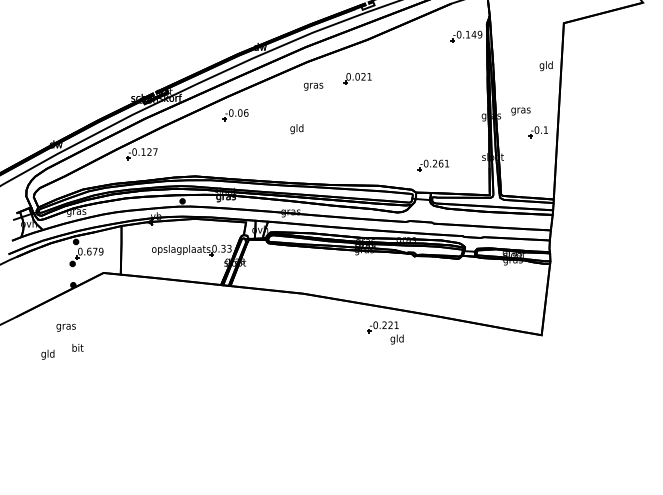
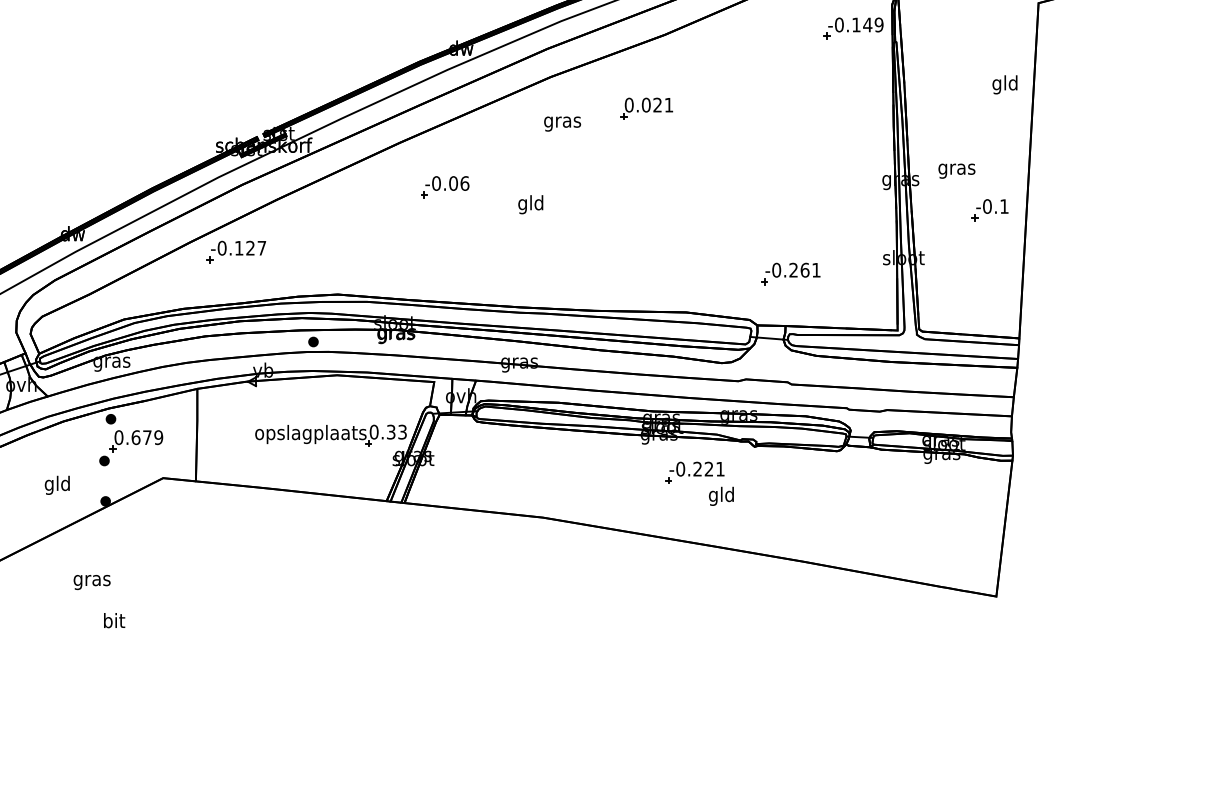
part: (235, 115) -> (444, 188), moved
part: (385, 332) -> (699, 482), moved
text: (47, 354) -> (56, 484), moved

